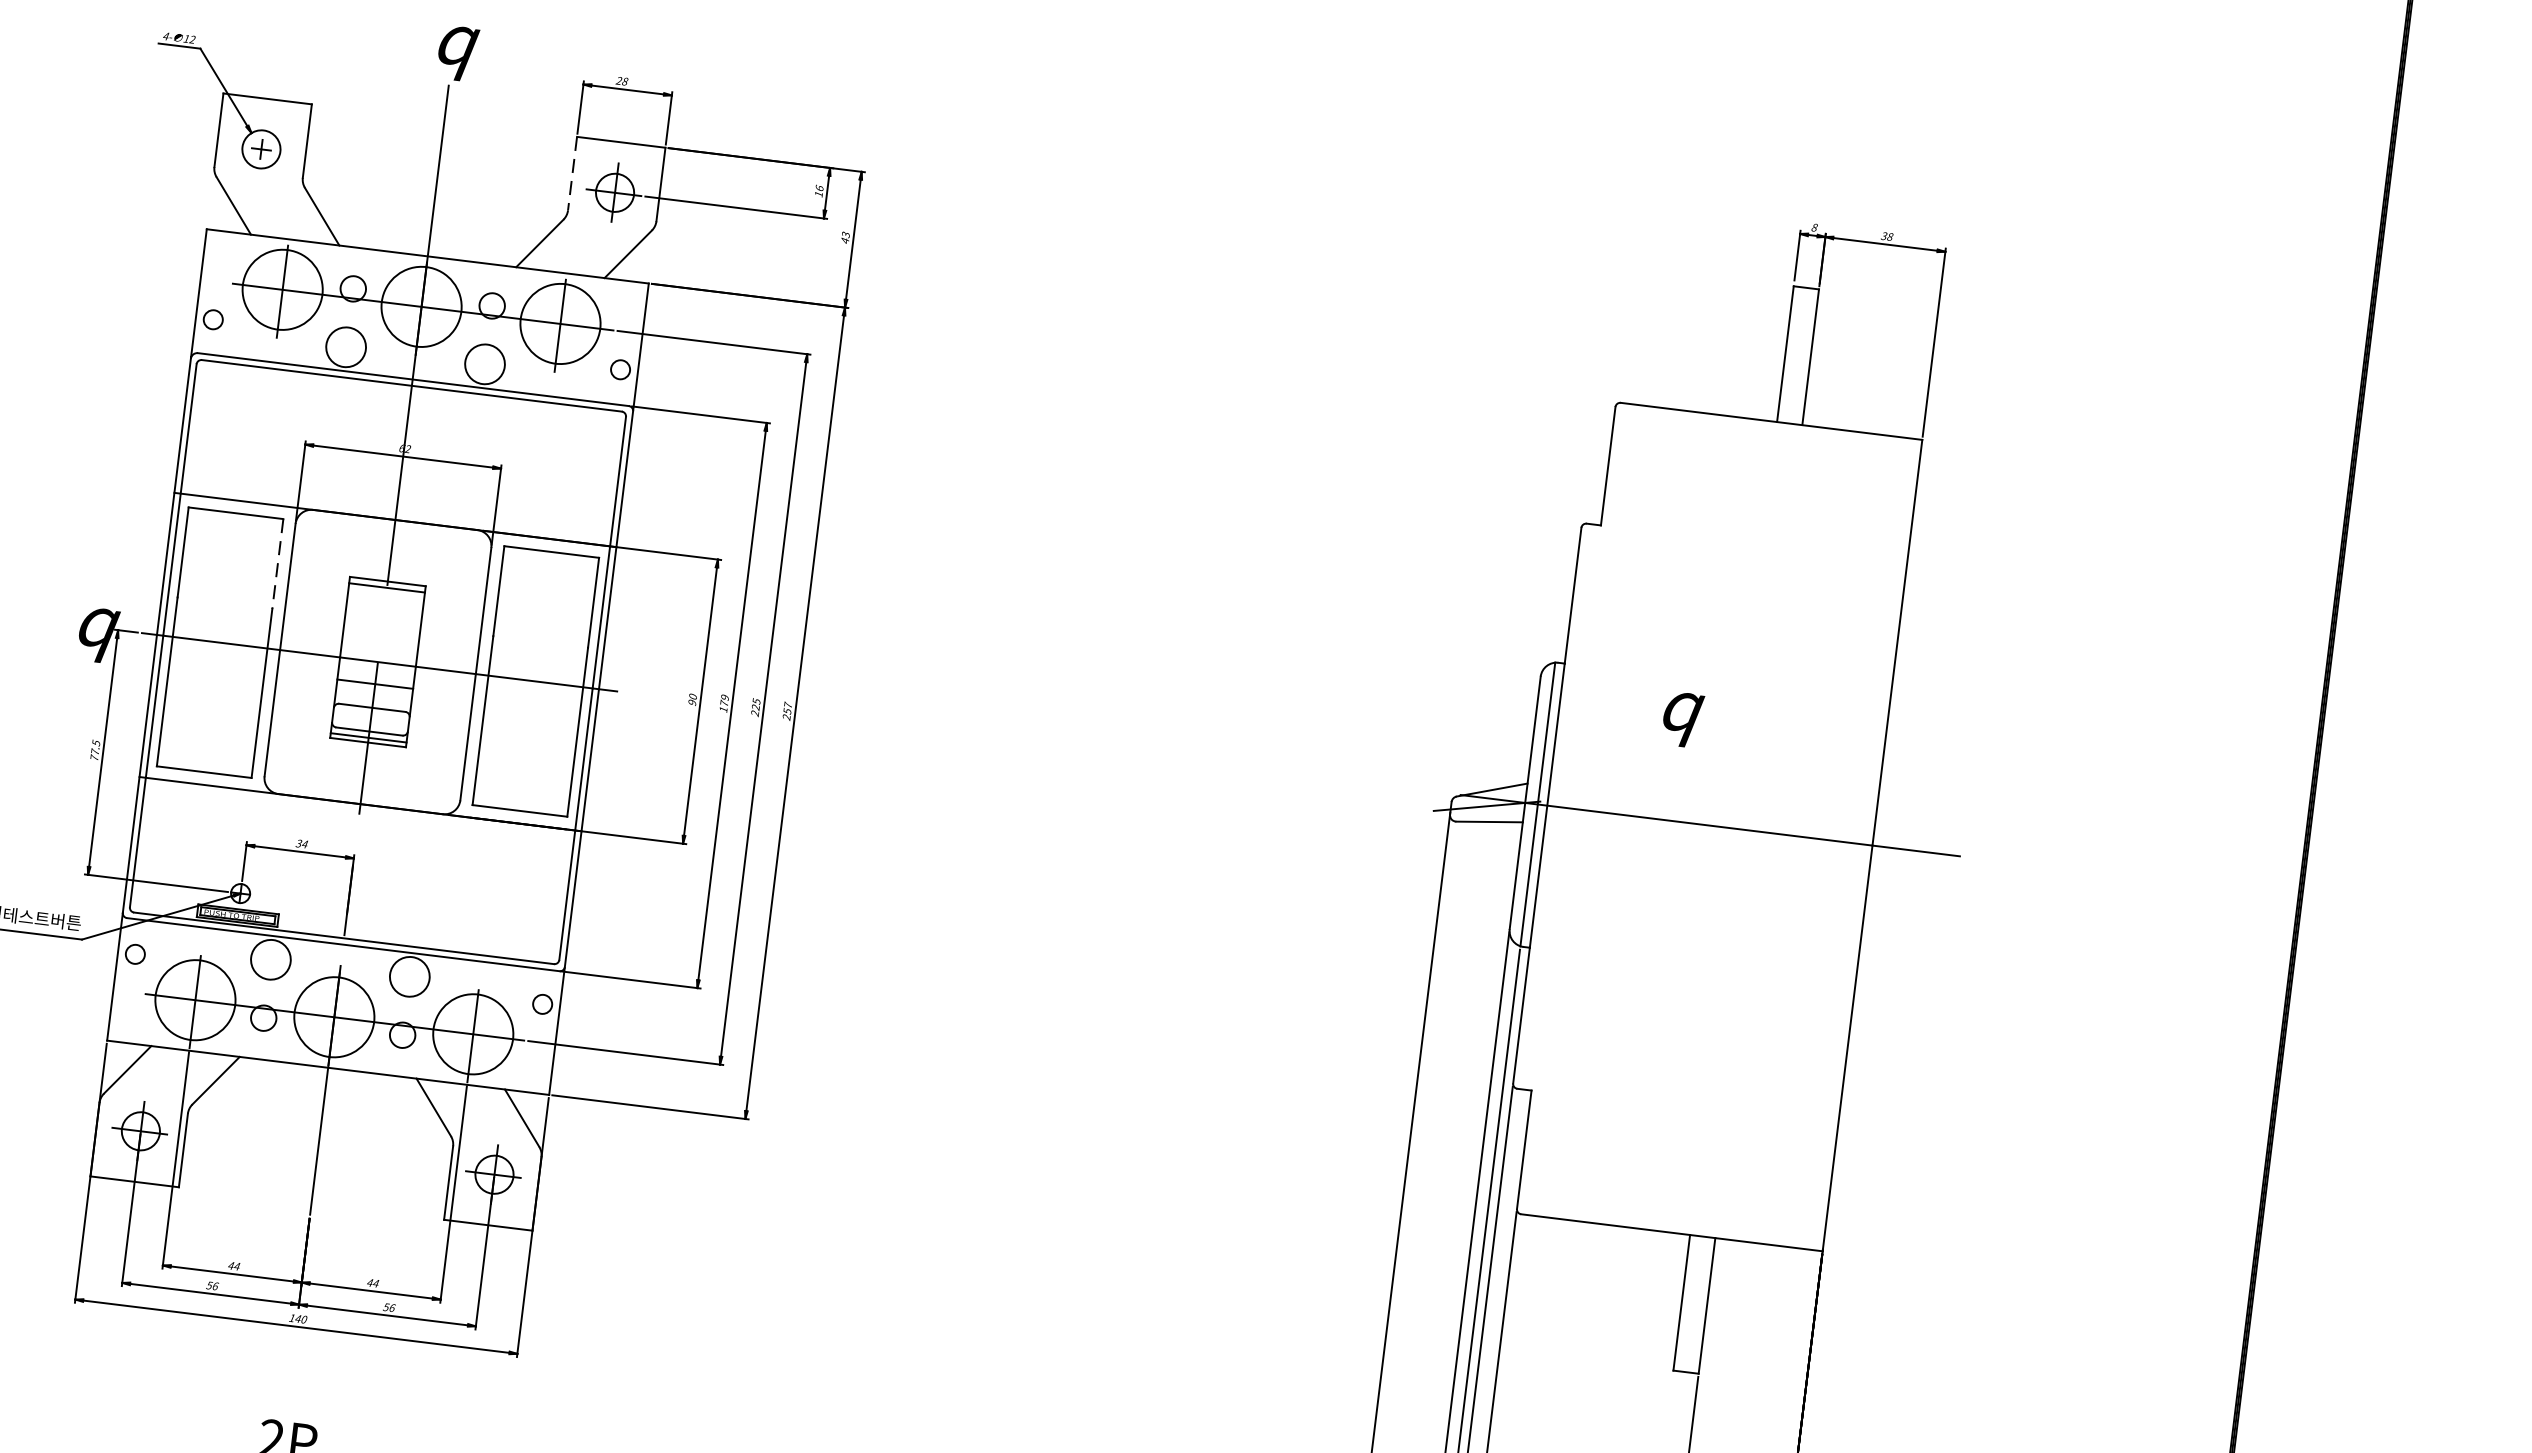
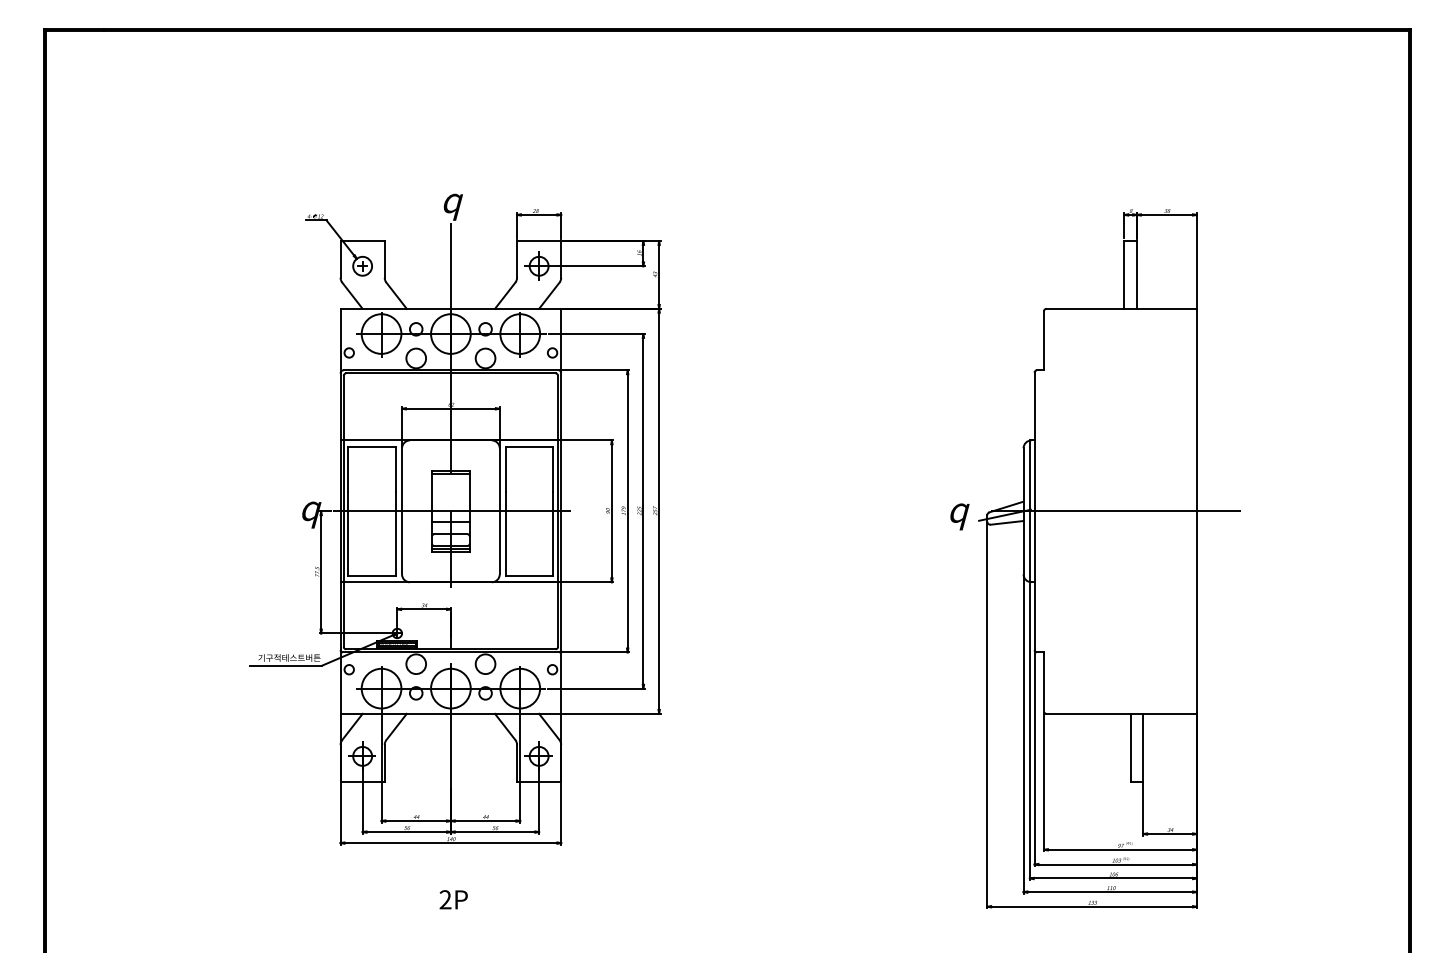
line: (573, 173) -> (517, 259), dashed -> solid
line: (277, 564) -> (395, 469), dashed -> solid
text: (1681, 718) -> (959, 516), moved

